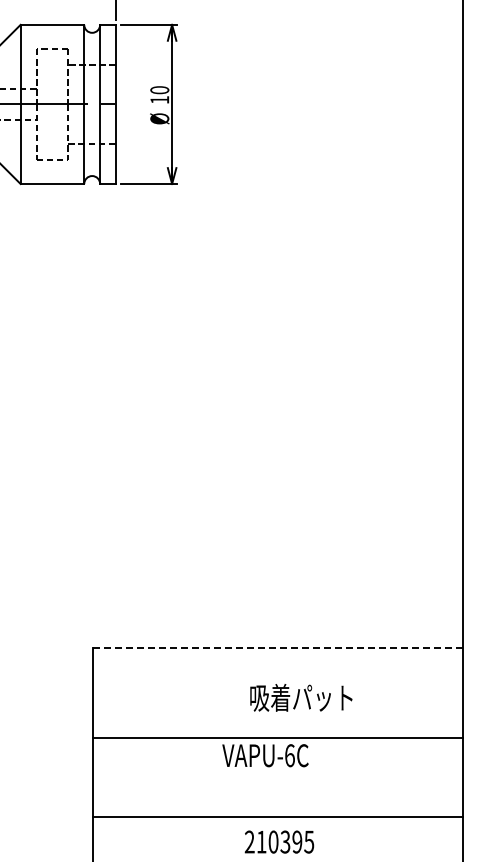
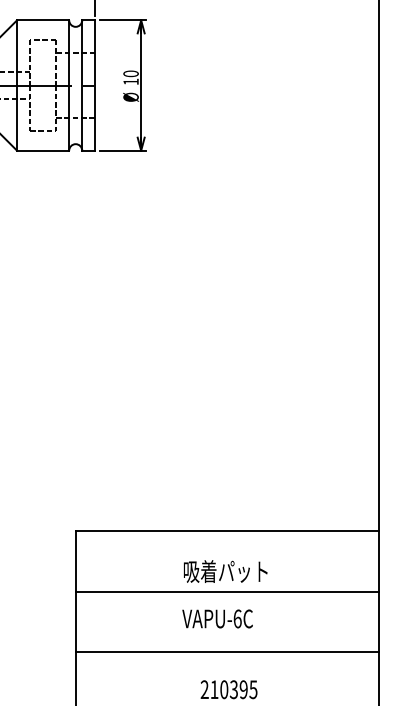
line: (278, 648) -> (228, 531), dashed -> solid
text: (301, 697) -> (225, 571), moved
line: (278, 738) -> (228, 591), moved
line: (278, 816) -> (228, 652), moved

